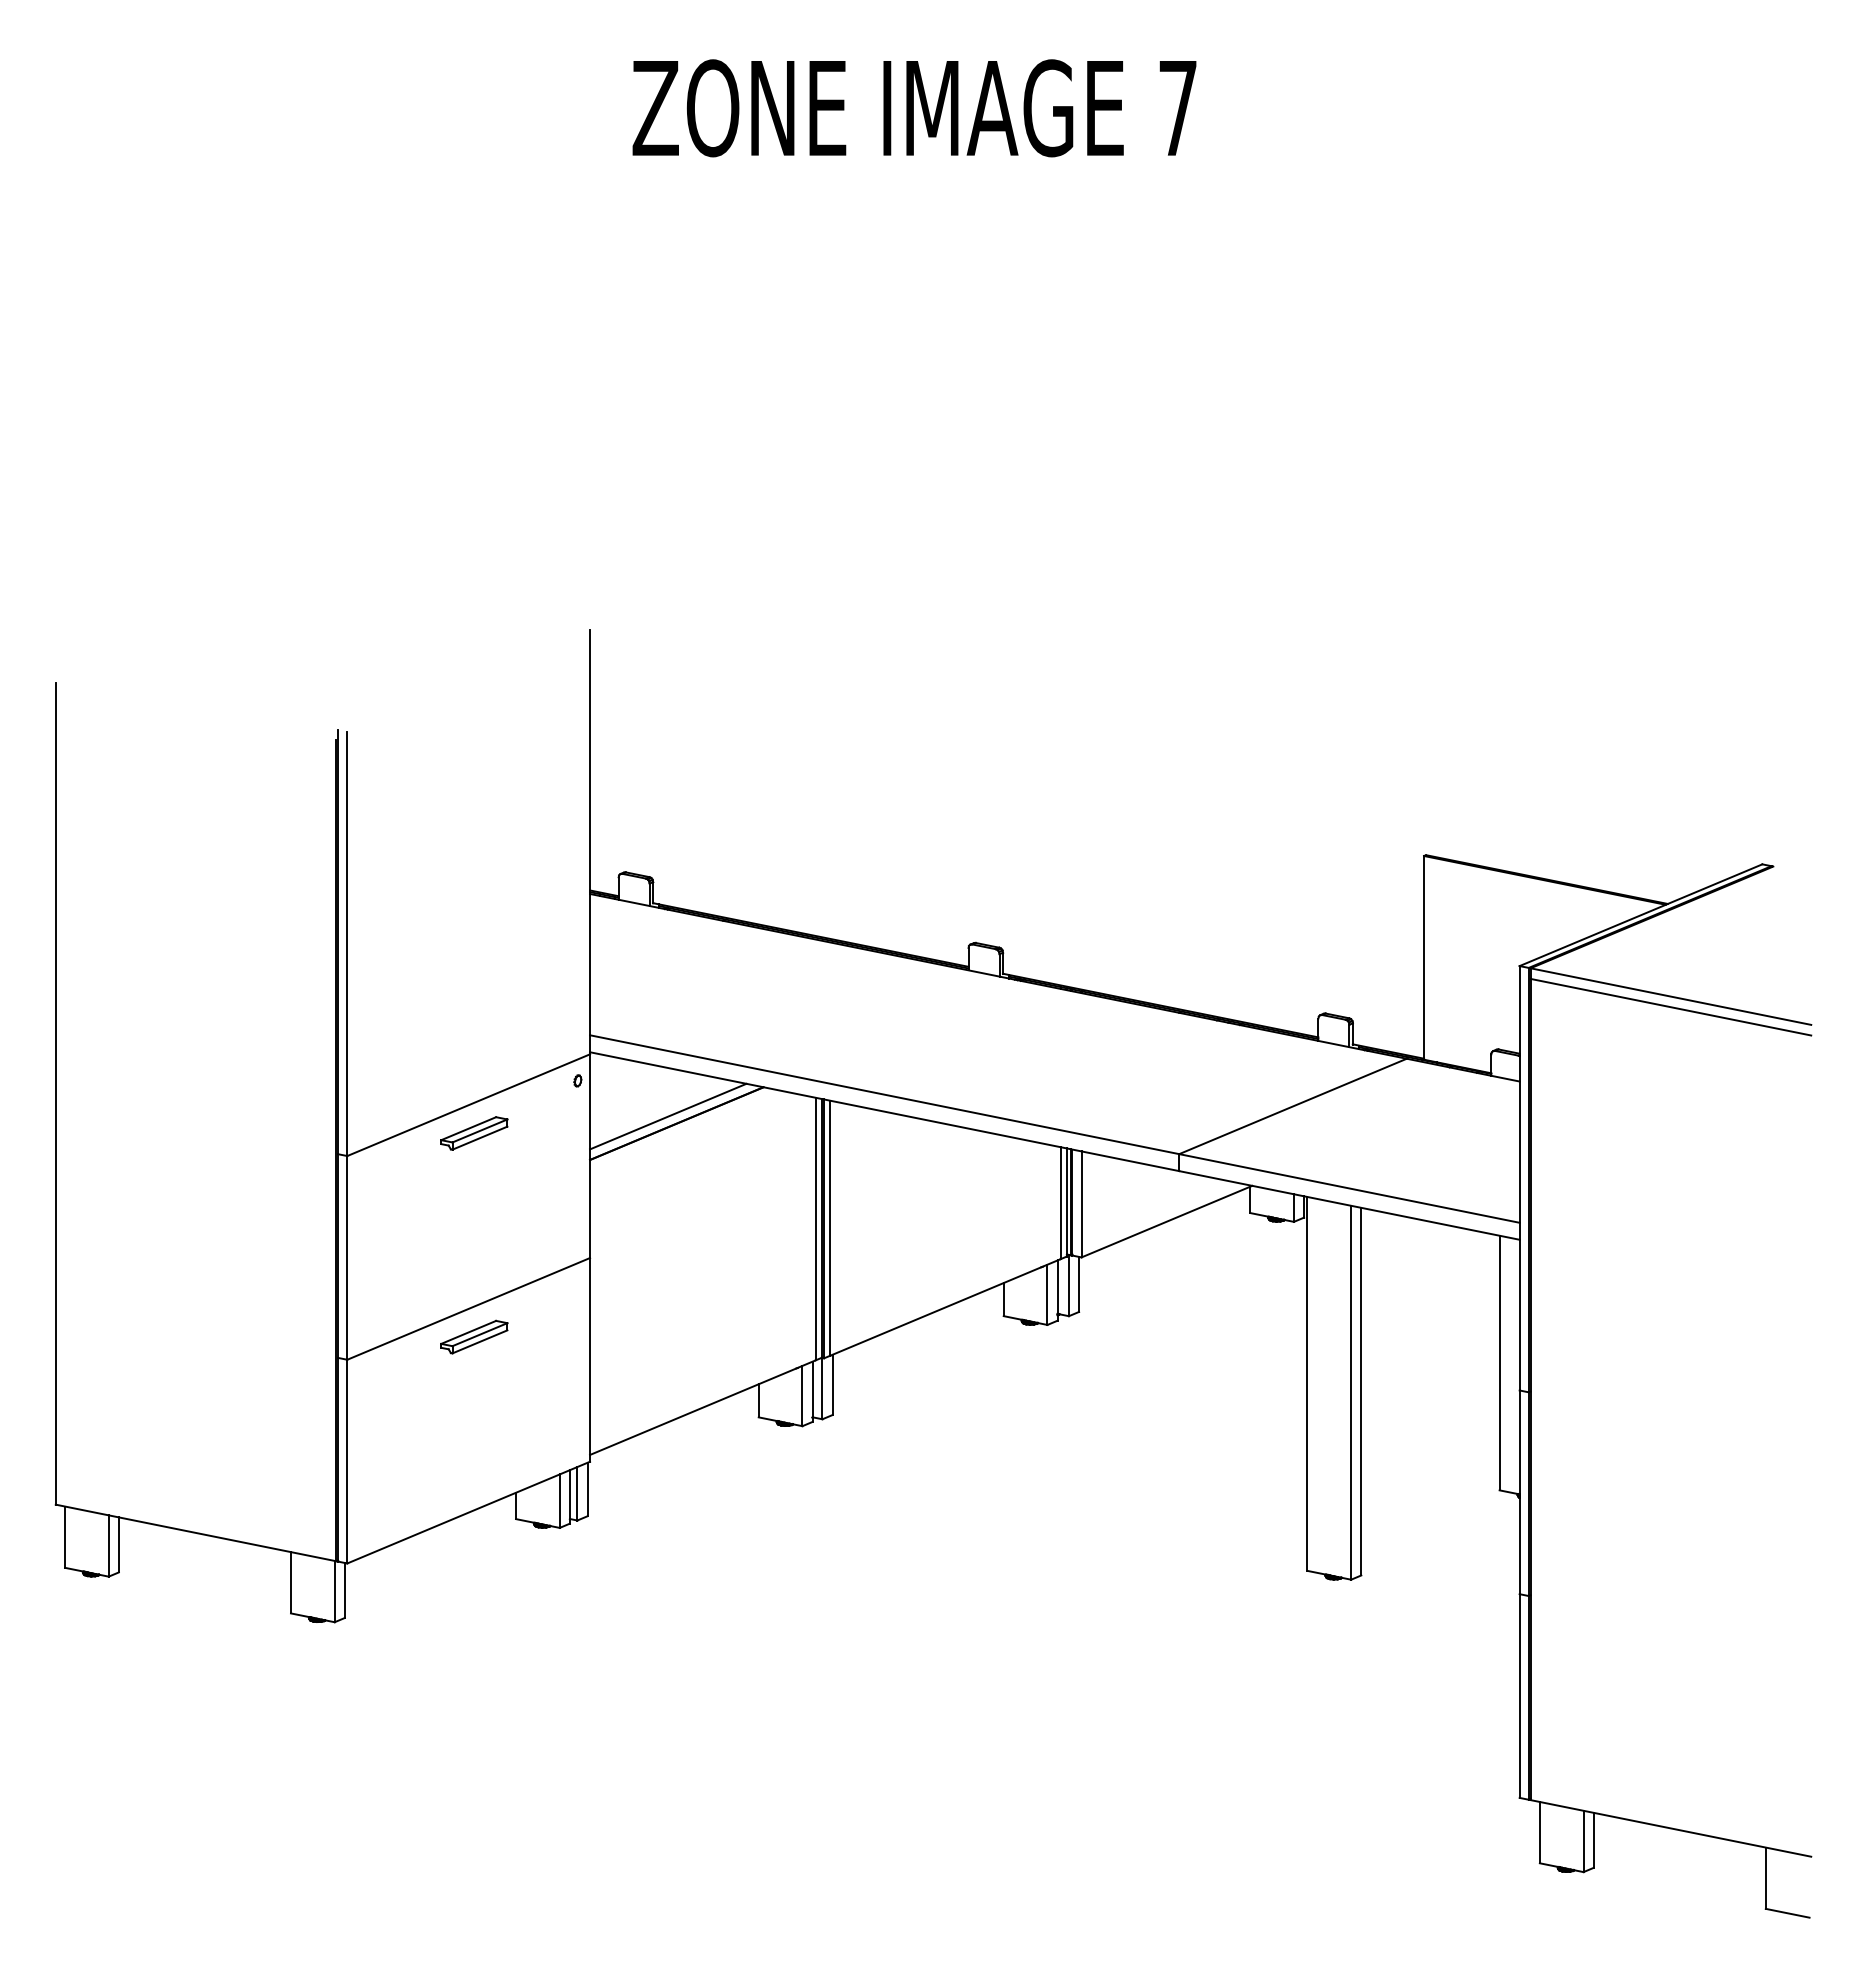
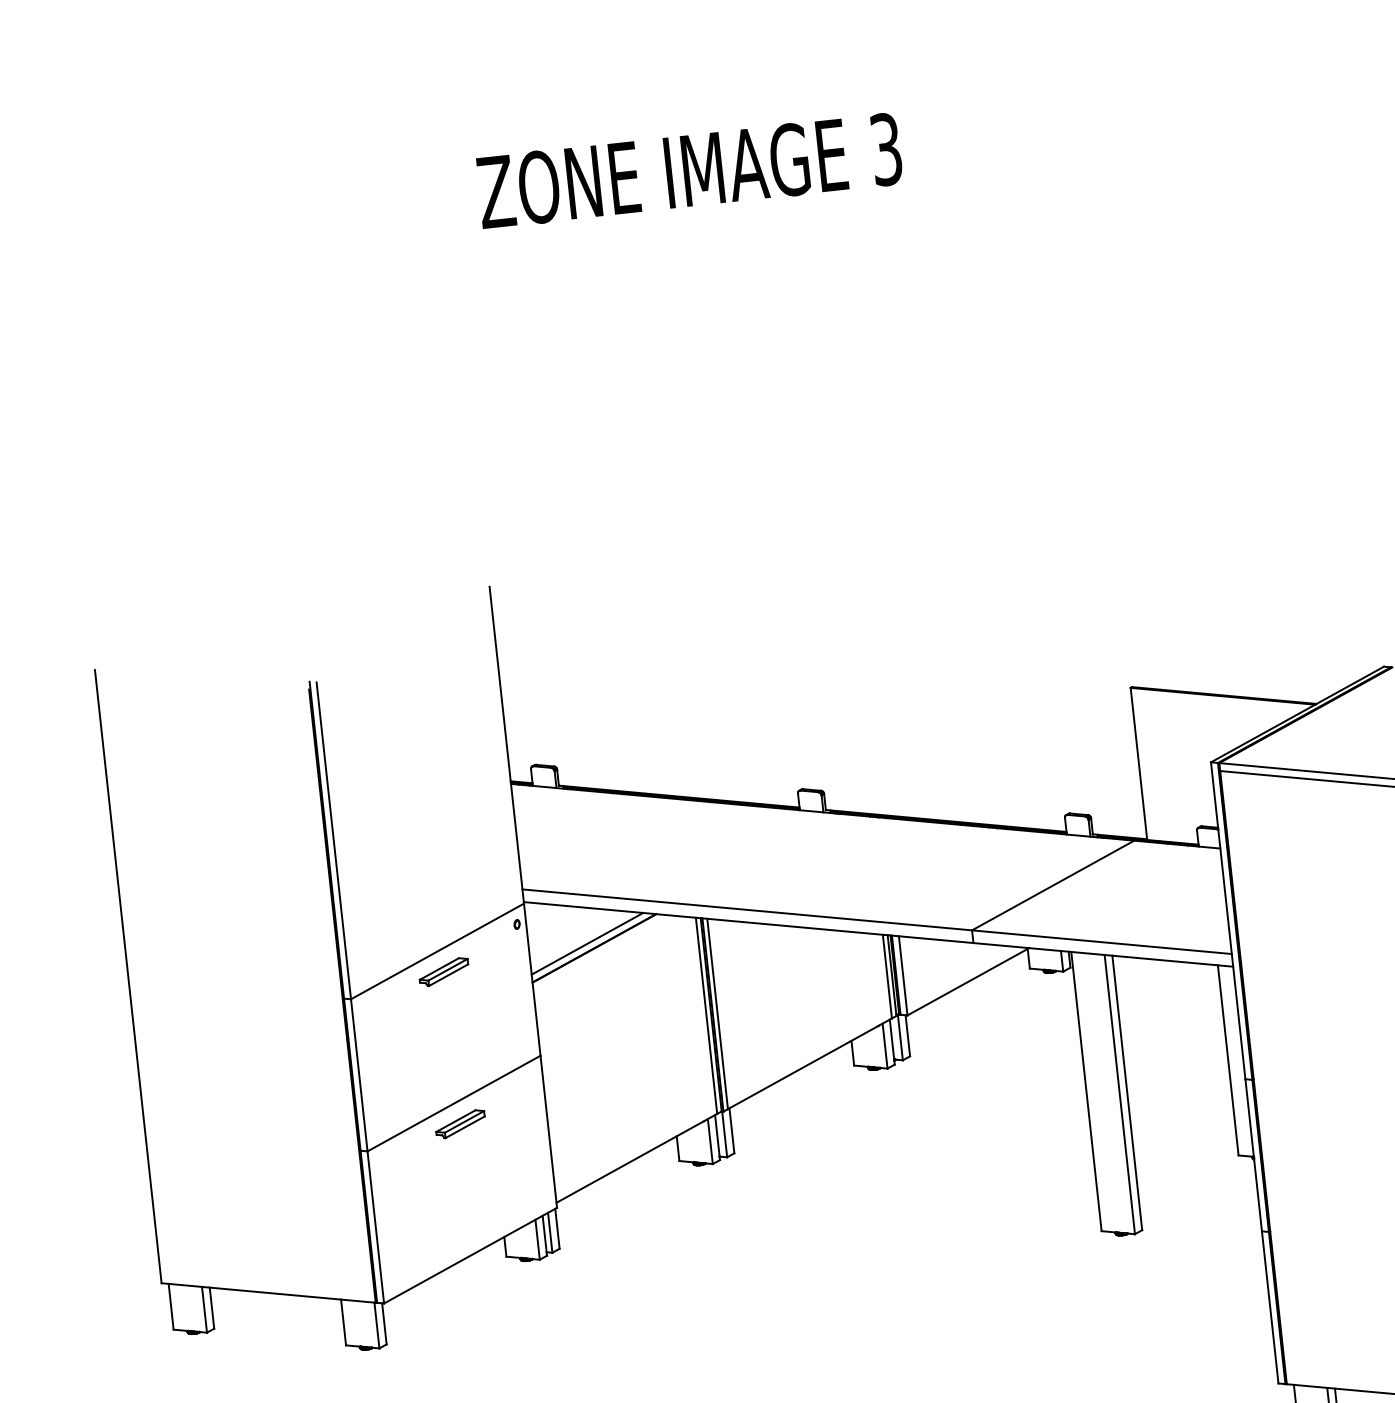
text: (1177, 108) -> (885, 149), 7 -> 3

